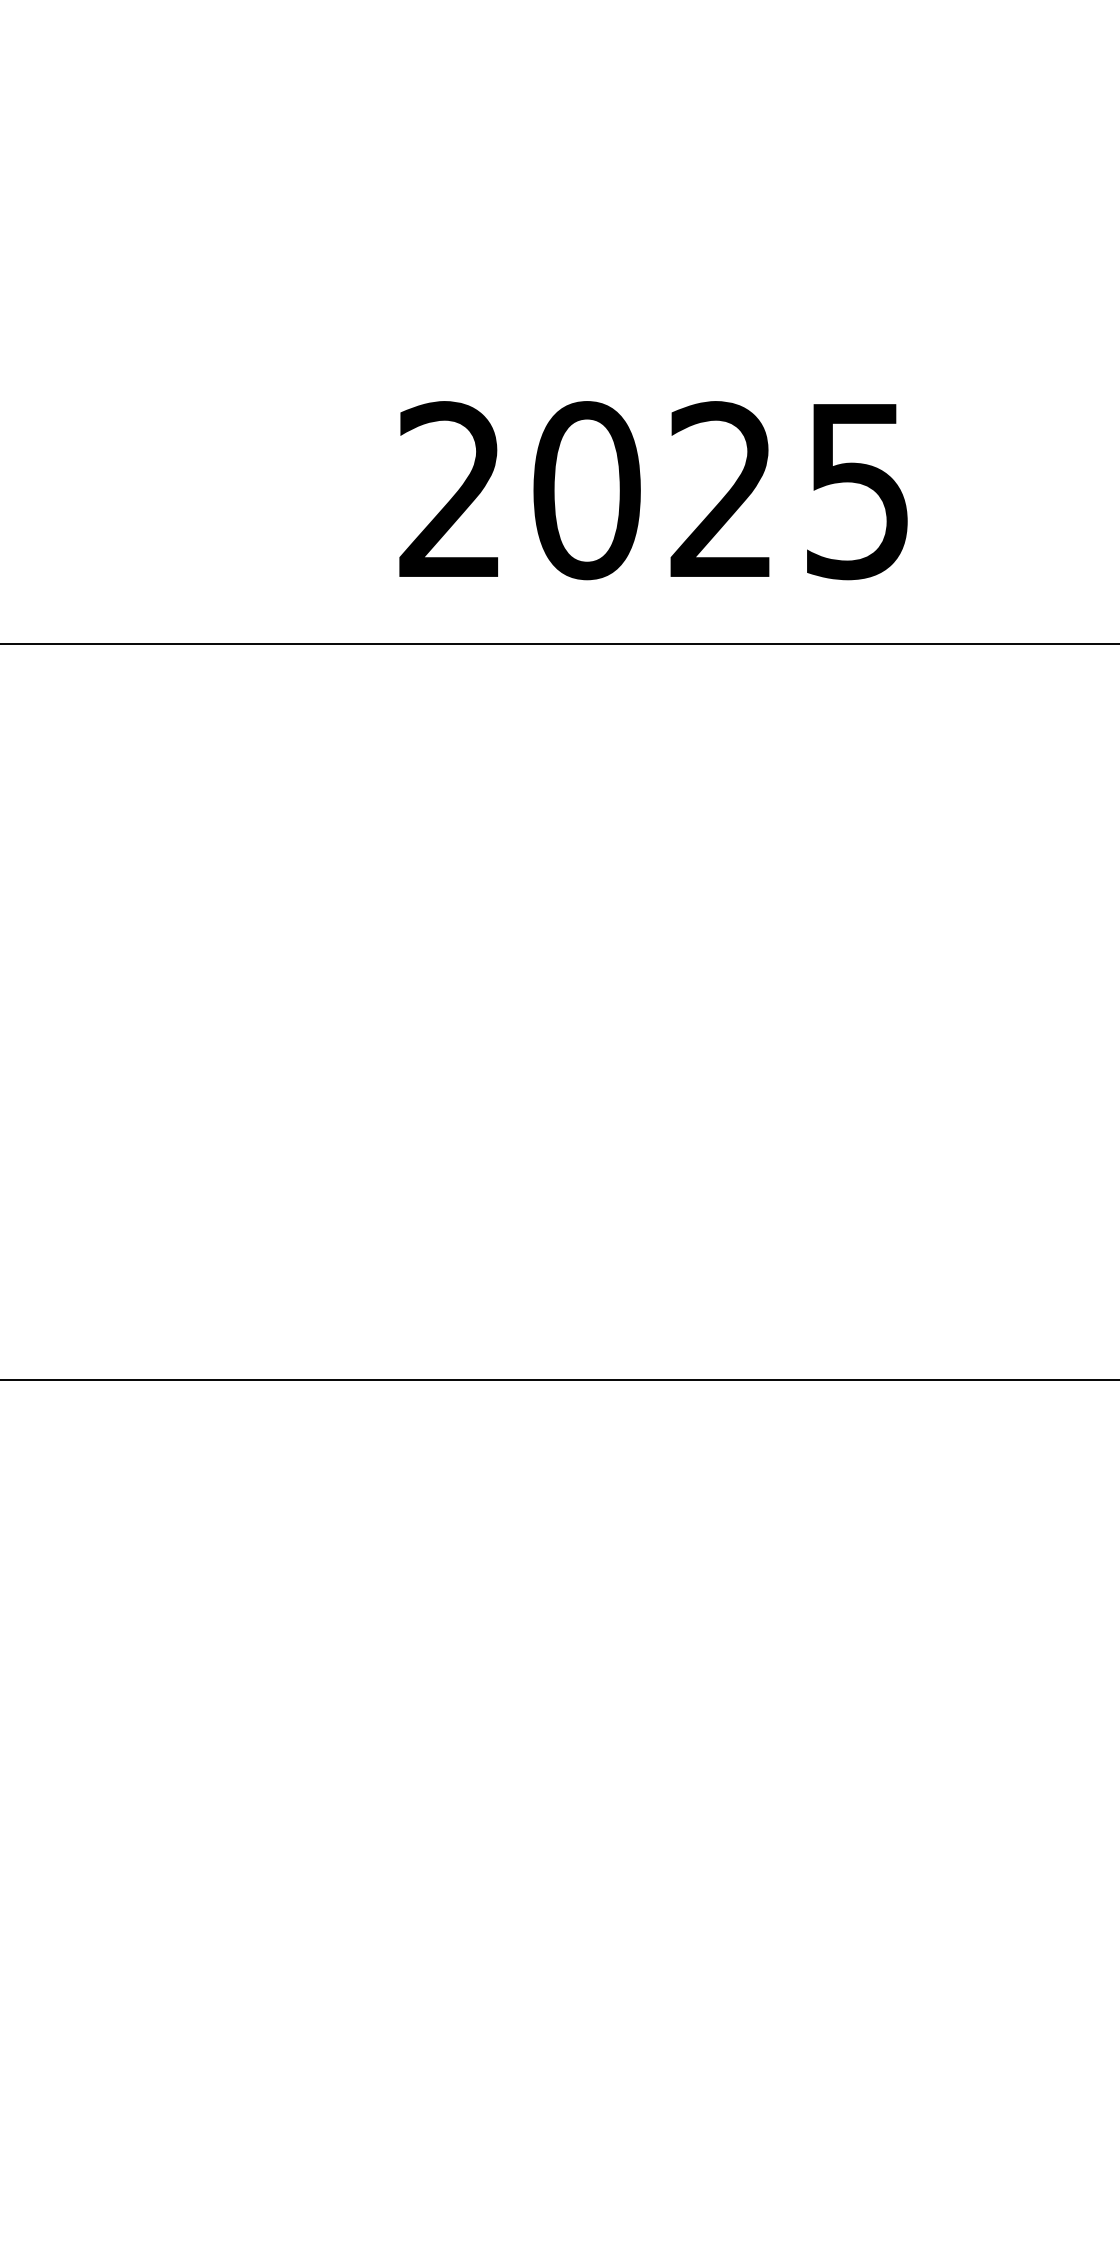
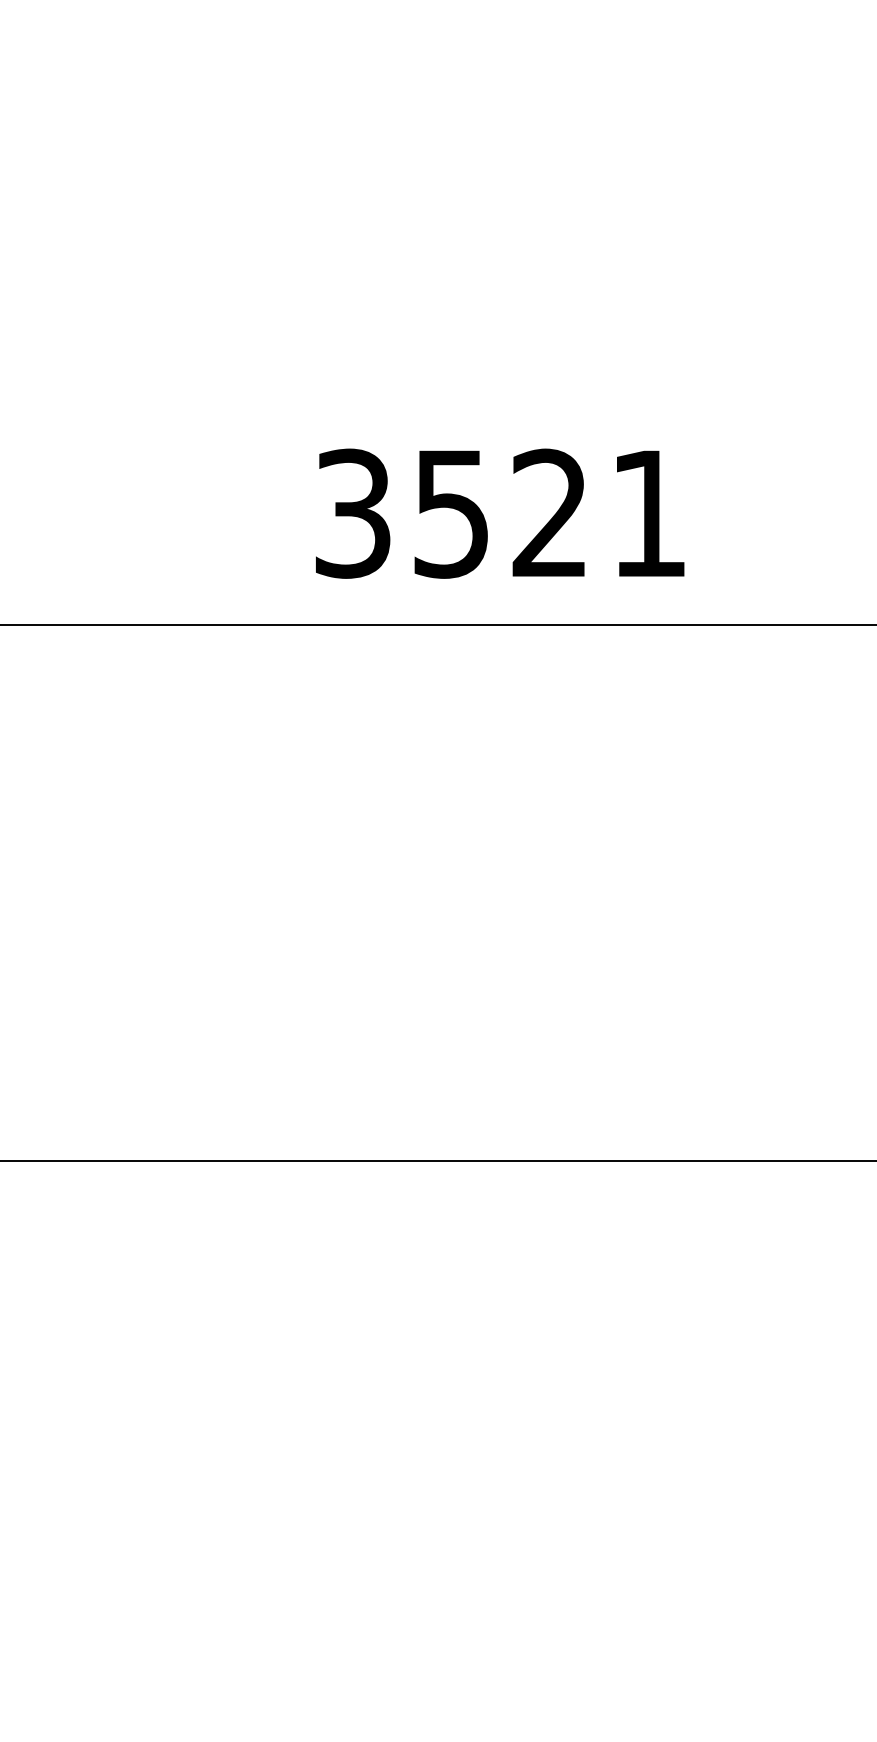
text: (653, 490) -> (500, 513), 2025 -> 3521

